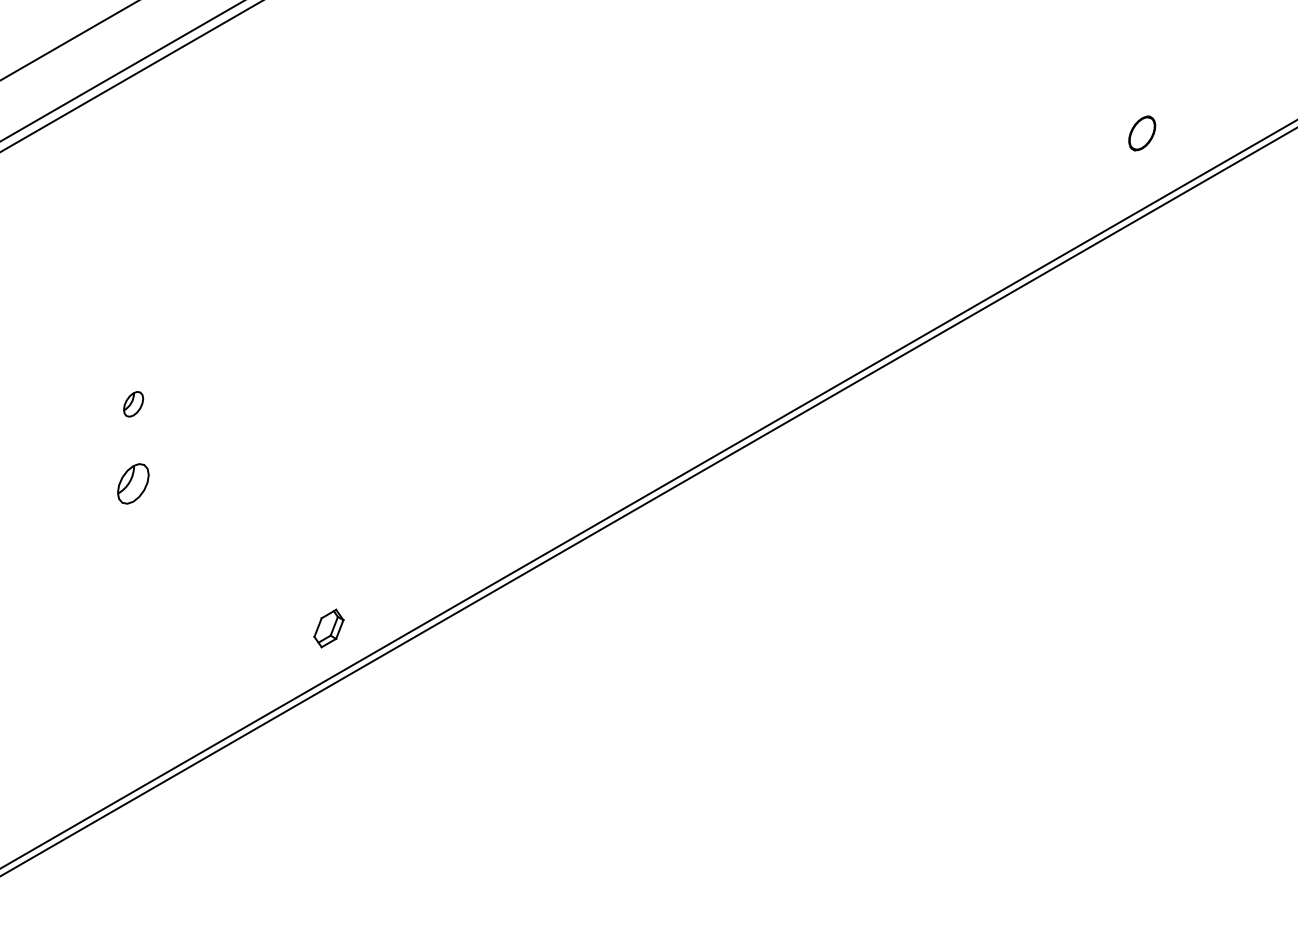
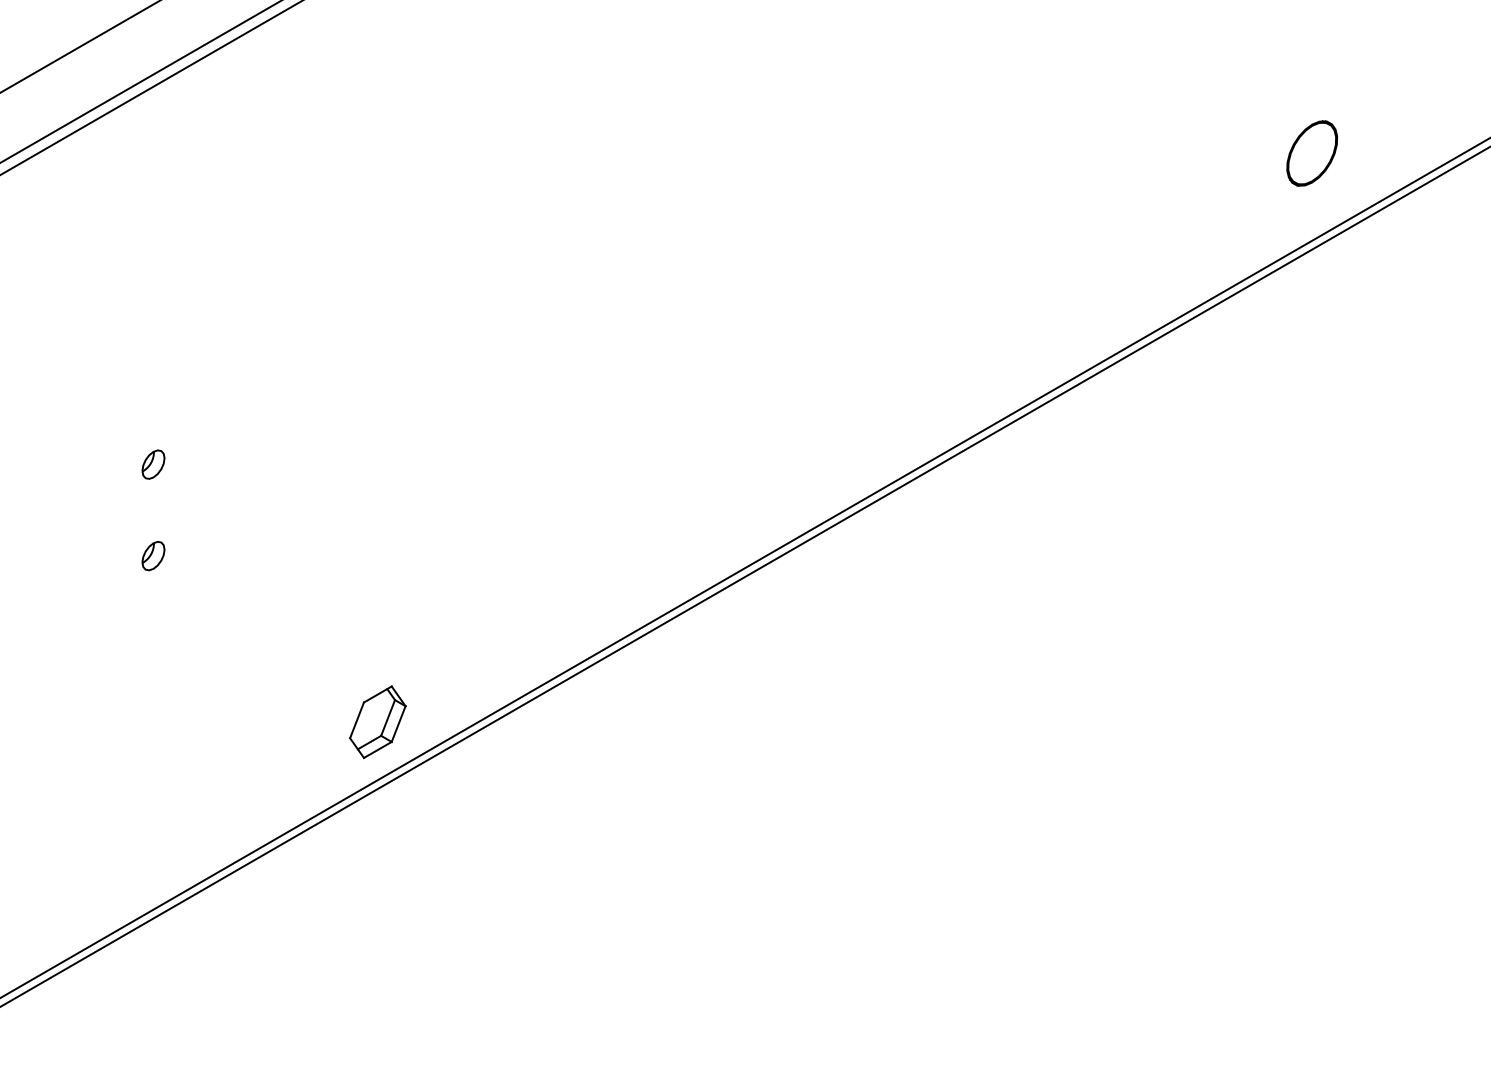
part: (1141, 133) -> (1311, 153), size x1.67
part: (133, 483) -> (153, 555), size x0.62
part: (328, 628) -> (377, 722), size x1.67

